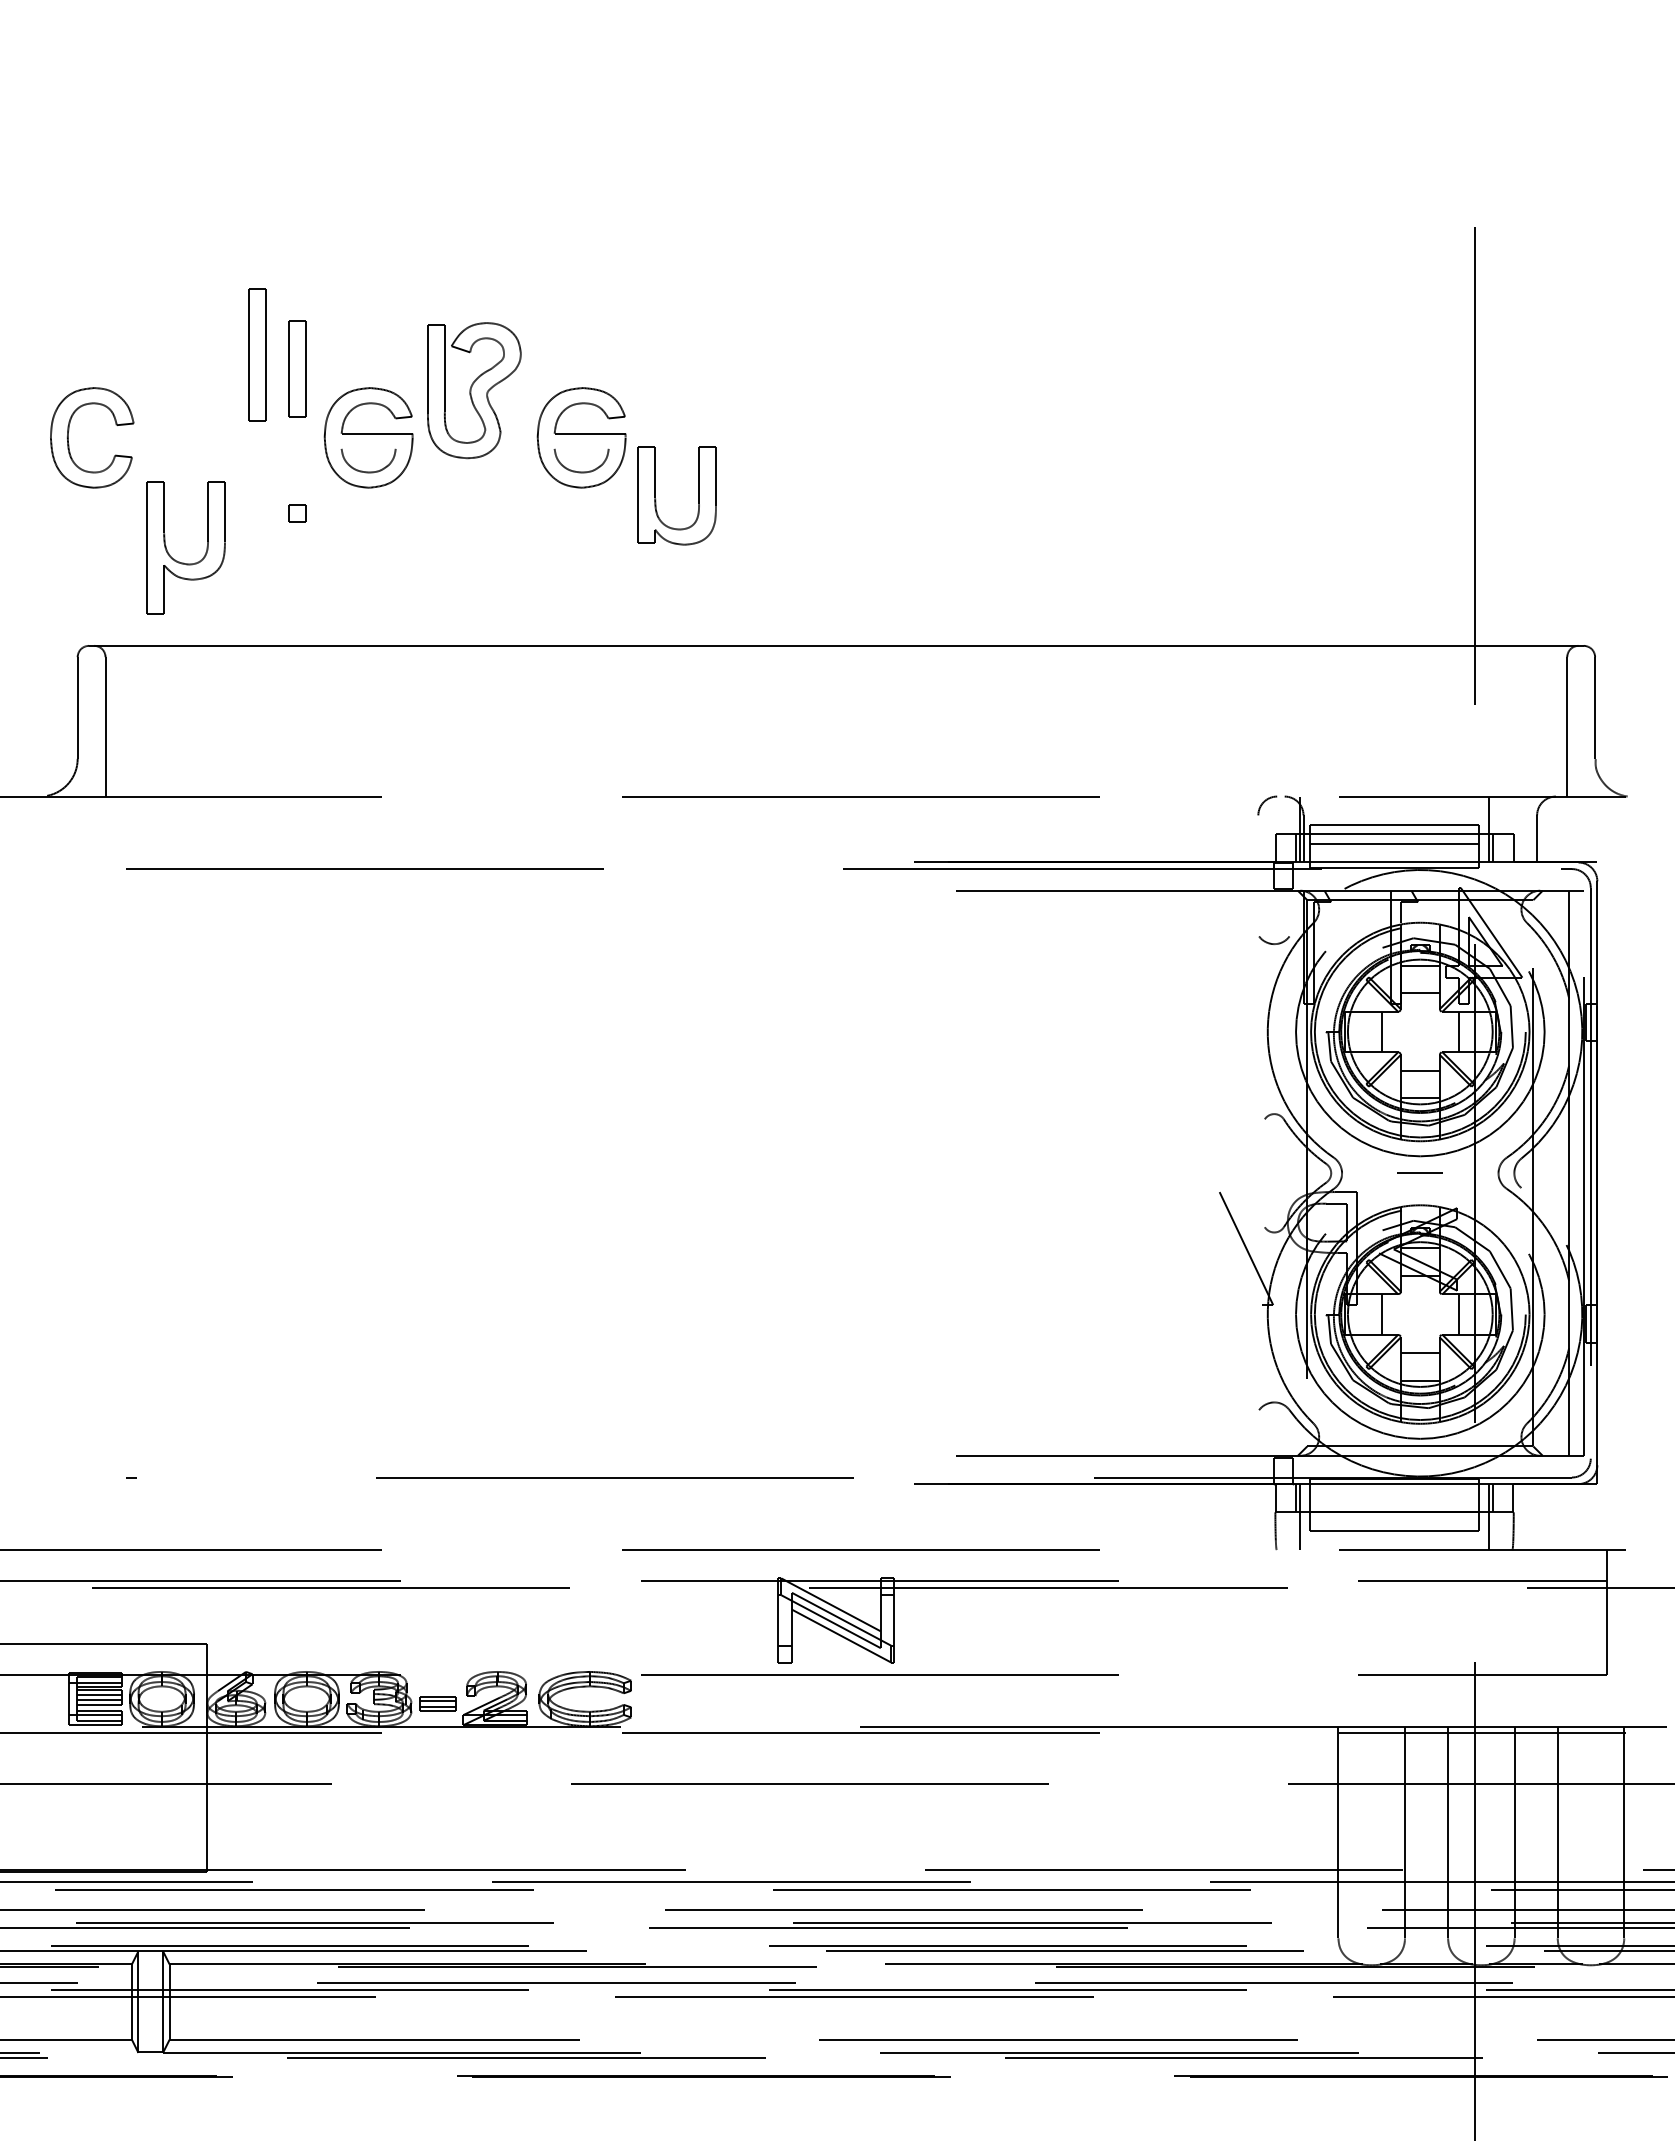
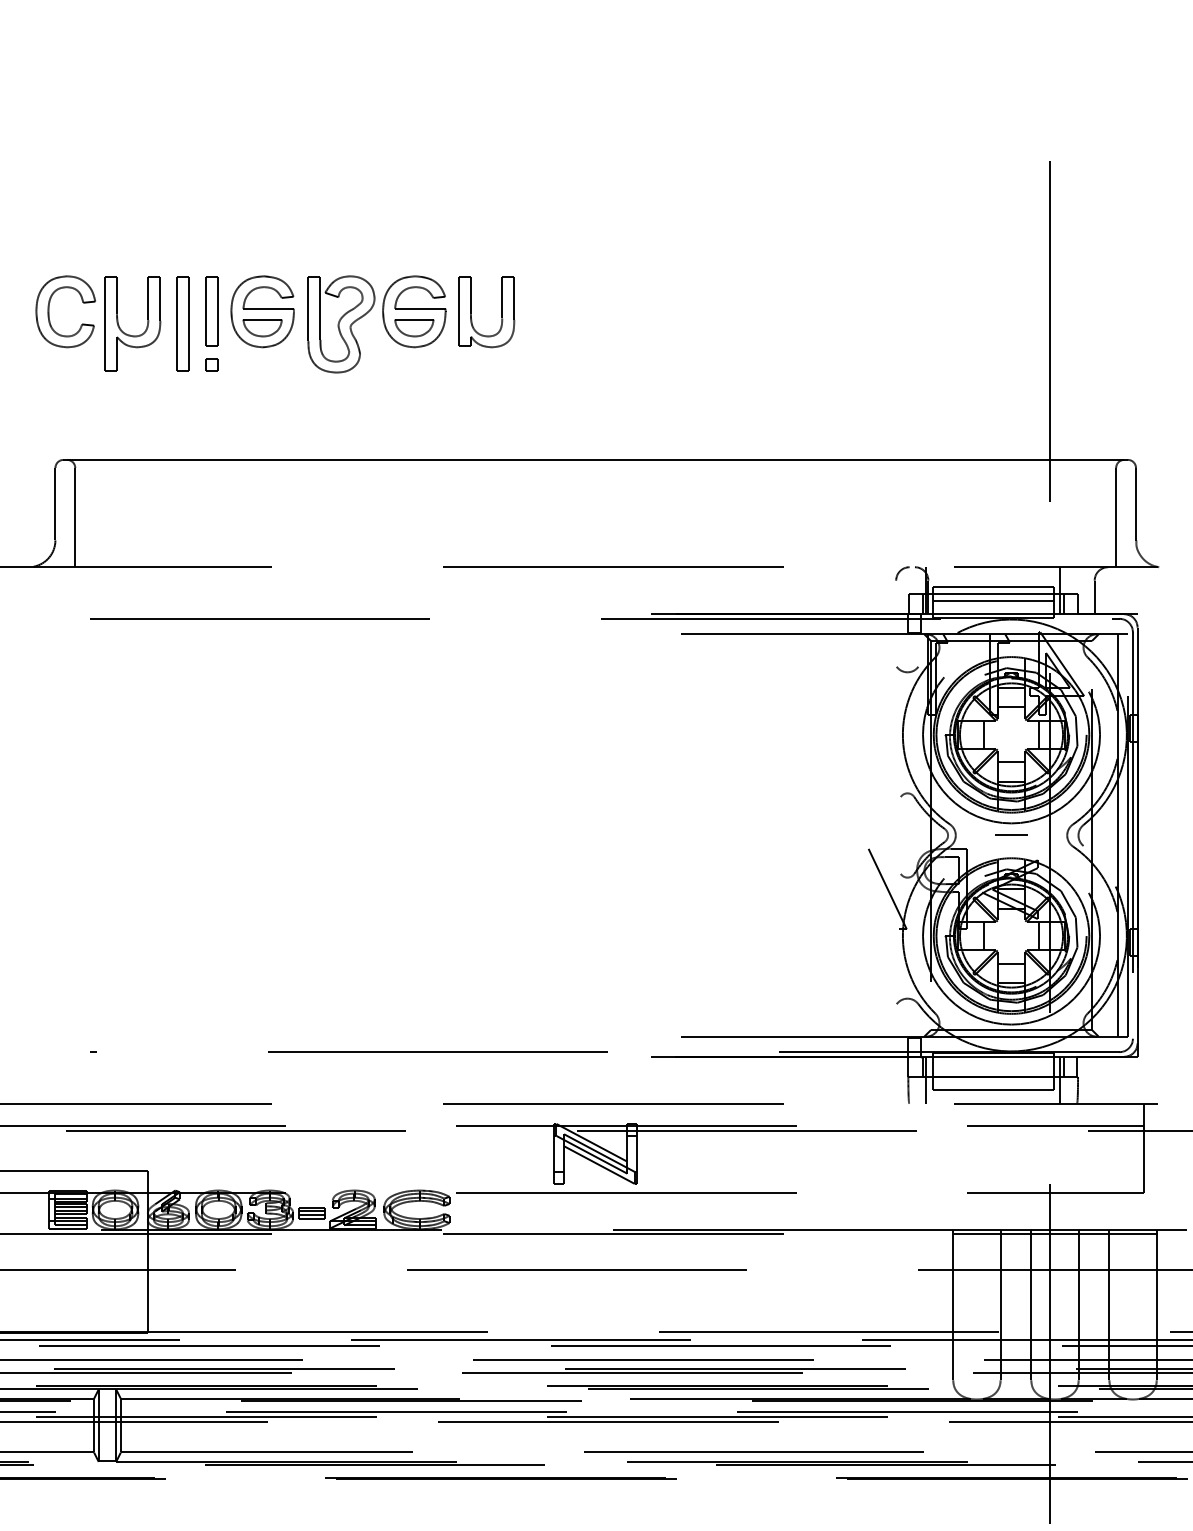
part: (257, 354) -> (183, 324), moved
part: (297, 368) -> (211, 311), moved
part: (474, 390) -> (341, 324), moved
line: (368, 448) -> (262, 319), added
line: (581, 448) -> (414, 319), added
part: (656, 499) -> (471, 315), moved
part: (183, 562) -> (130, 335), moved

